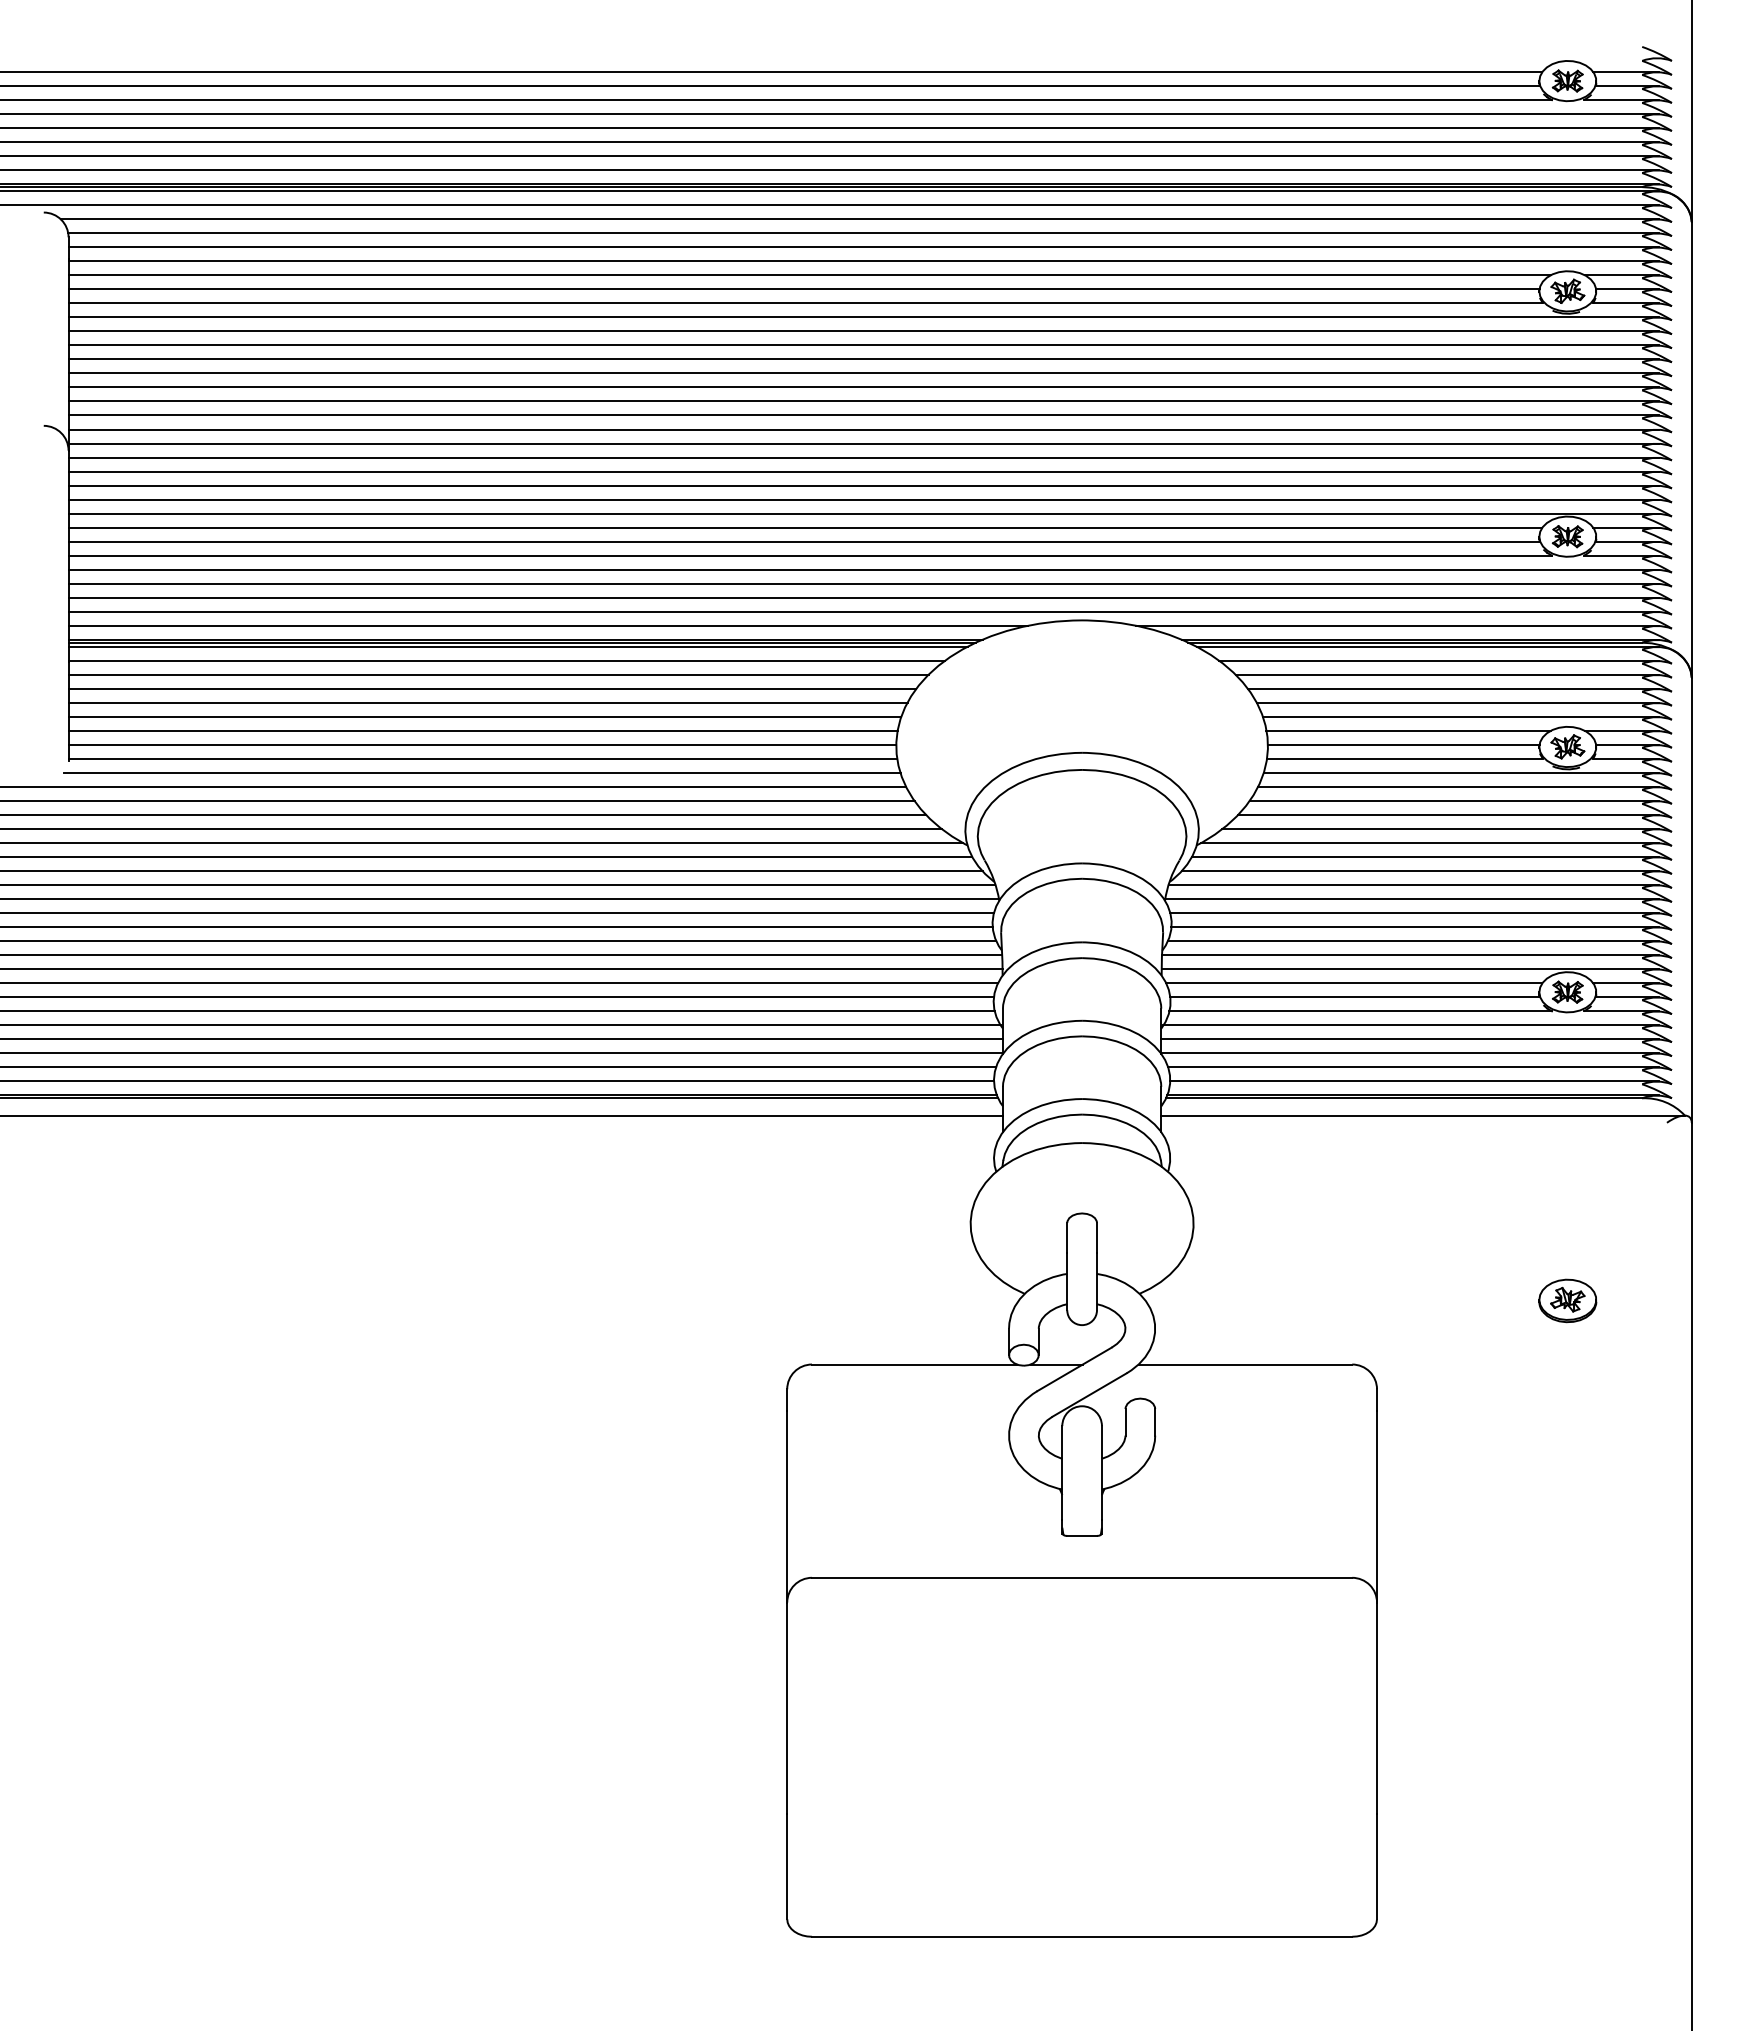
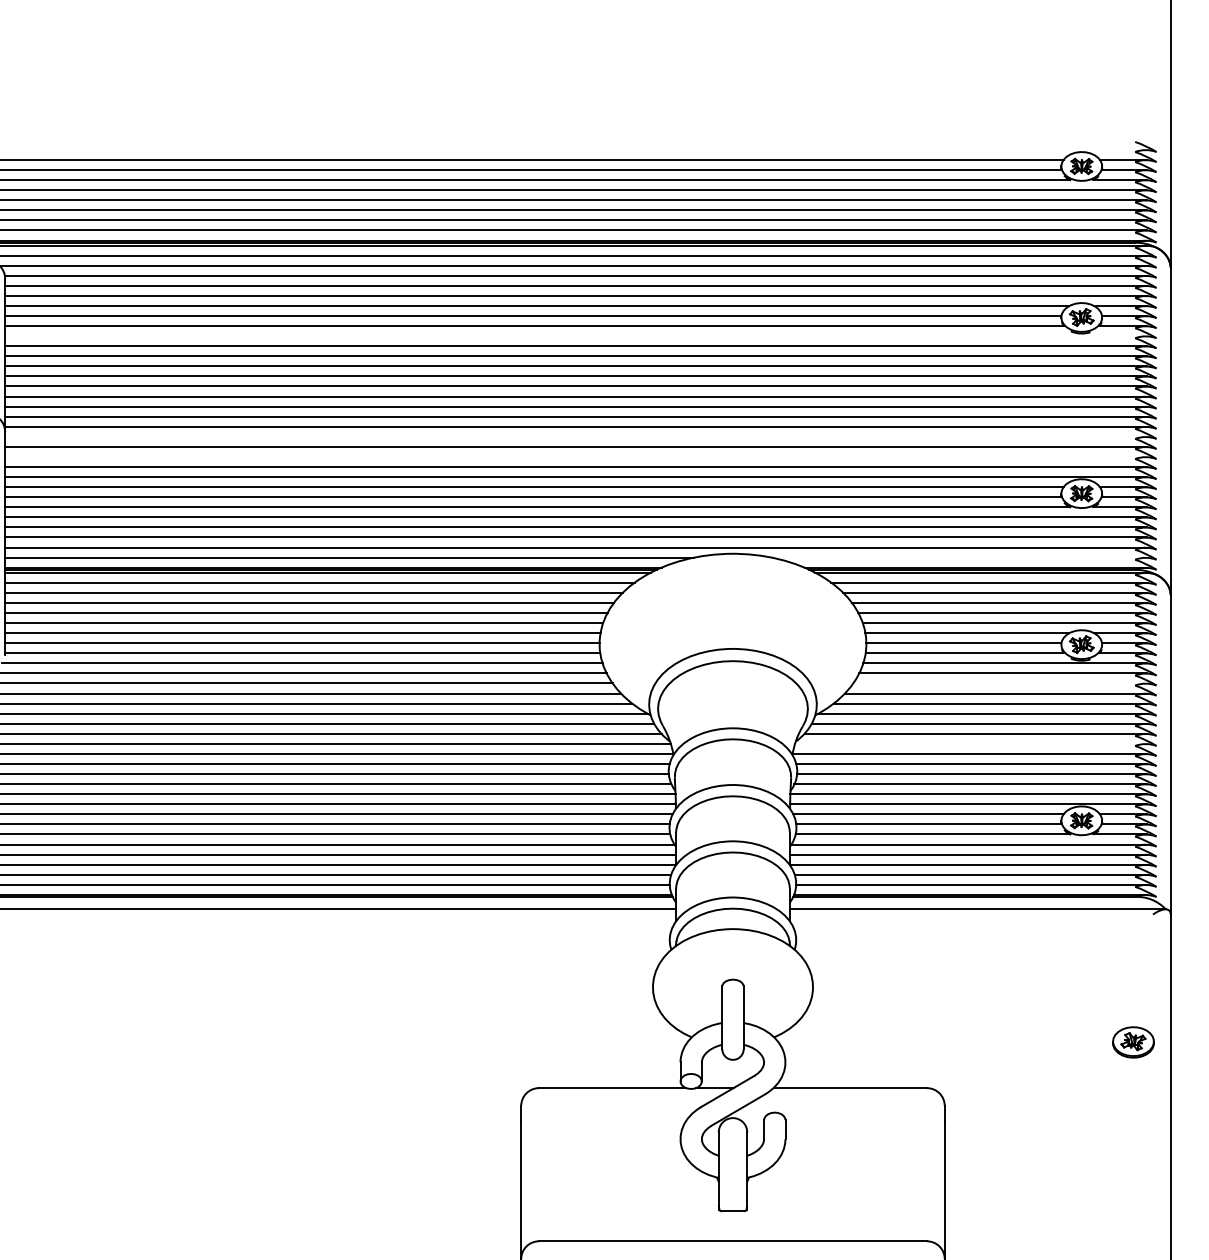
line: (863, 317) -> (575, 336), removed
line: (863, 457) -> (575, 436), removed
line: (863, 485) -> (575, 456), removed
line: (1397, 625) -> (959, 557), removed
line: (1453, 801) -> (999, 683), removed
line: (1413, 885) -> (970, 744), removed
part: (1567, 1300) -> (1133, 1042), moved

